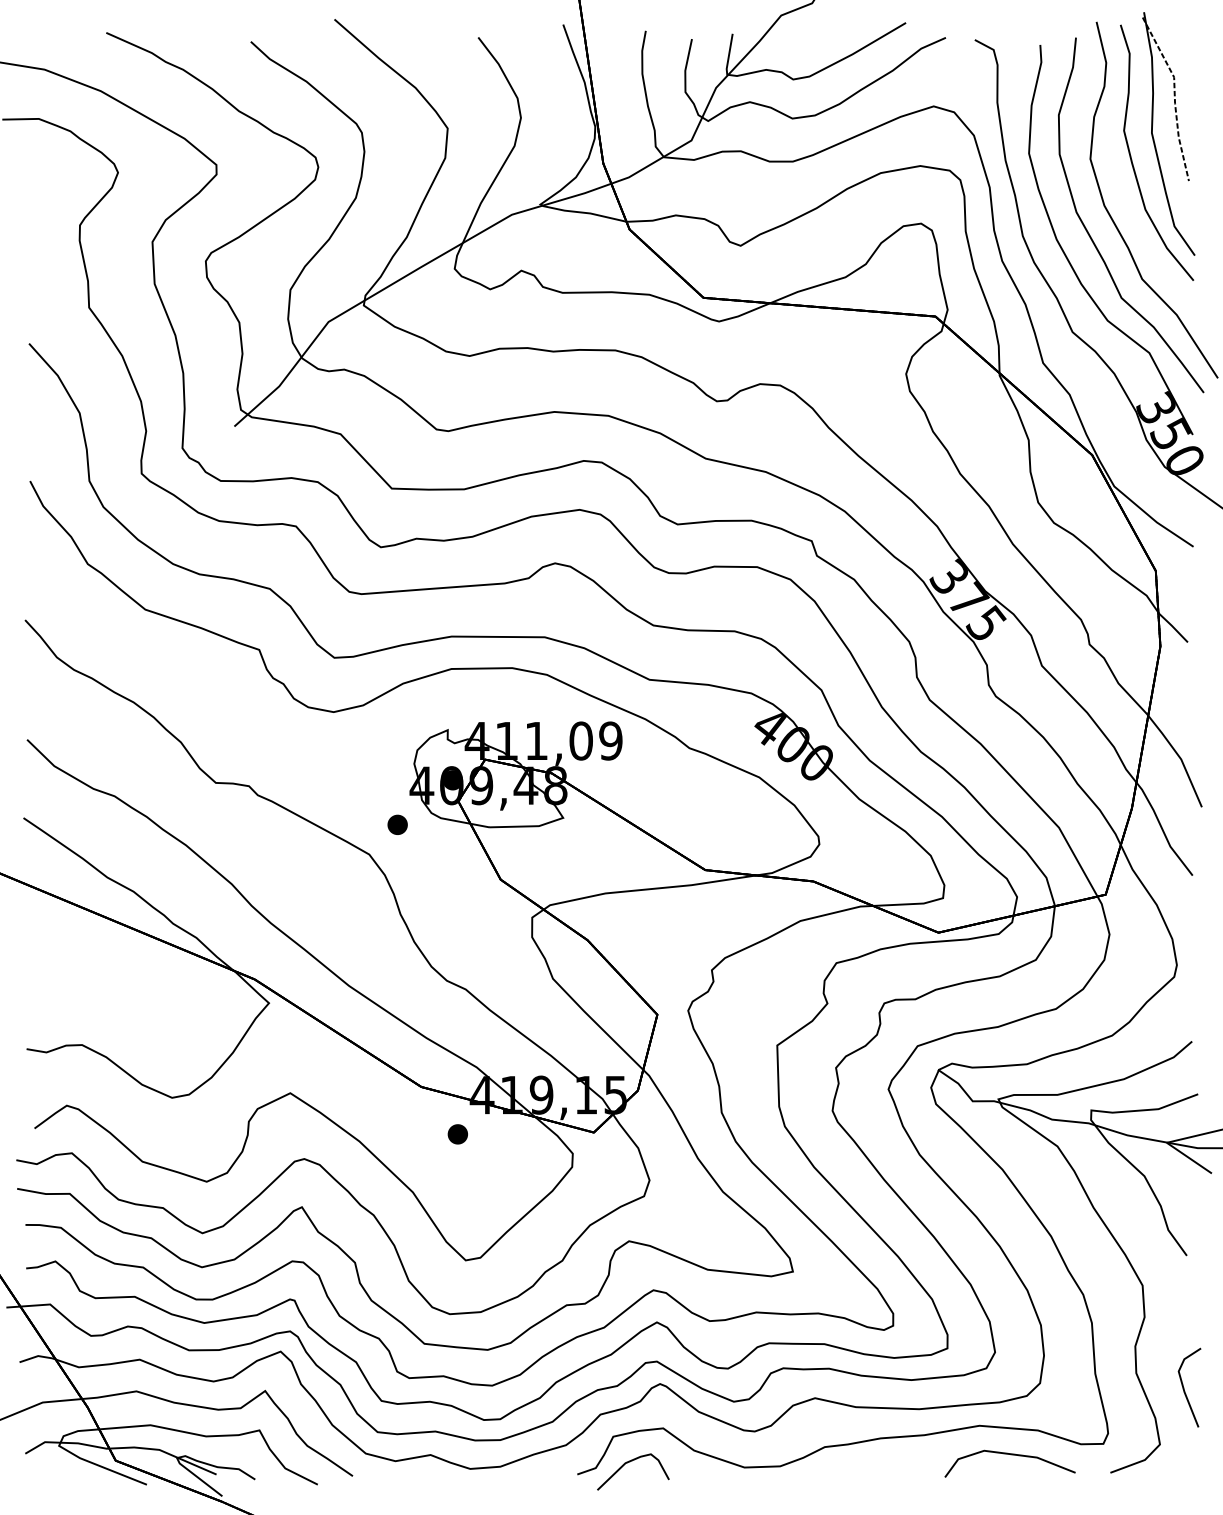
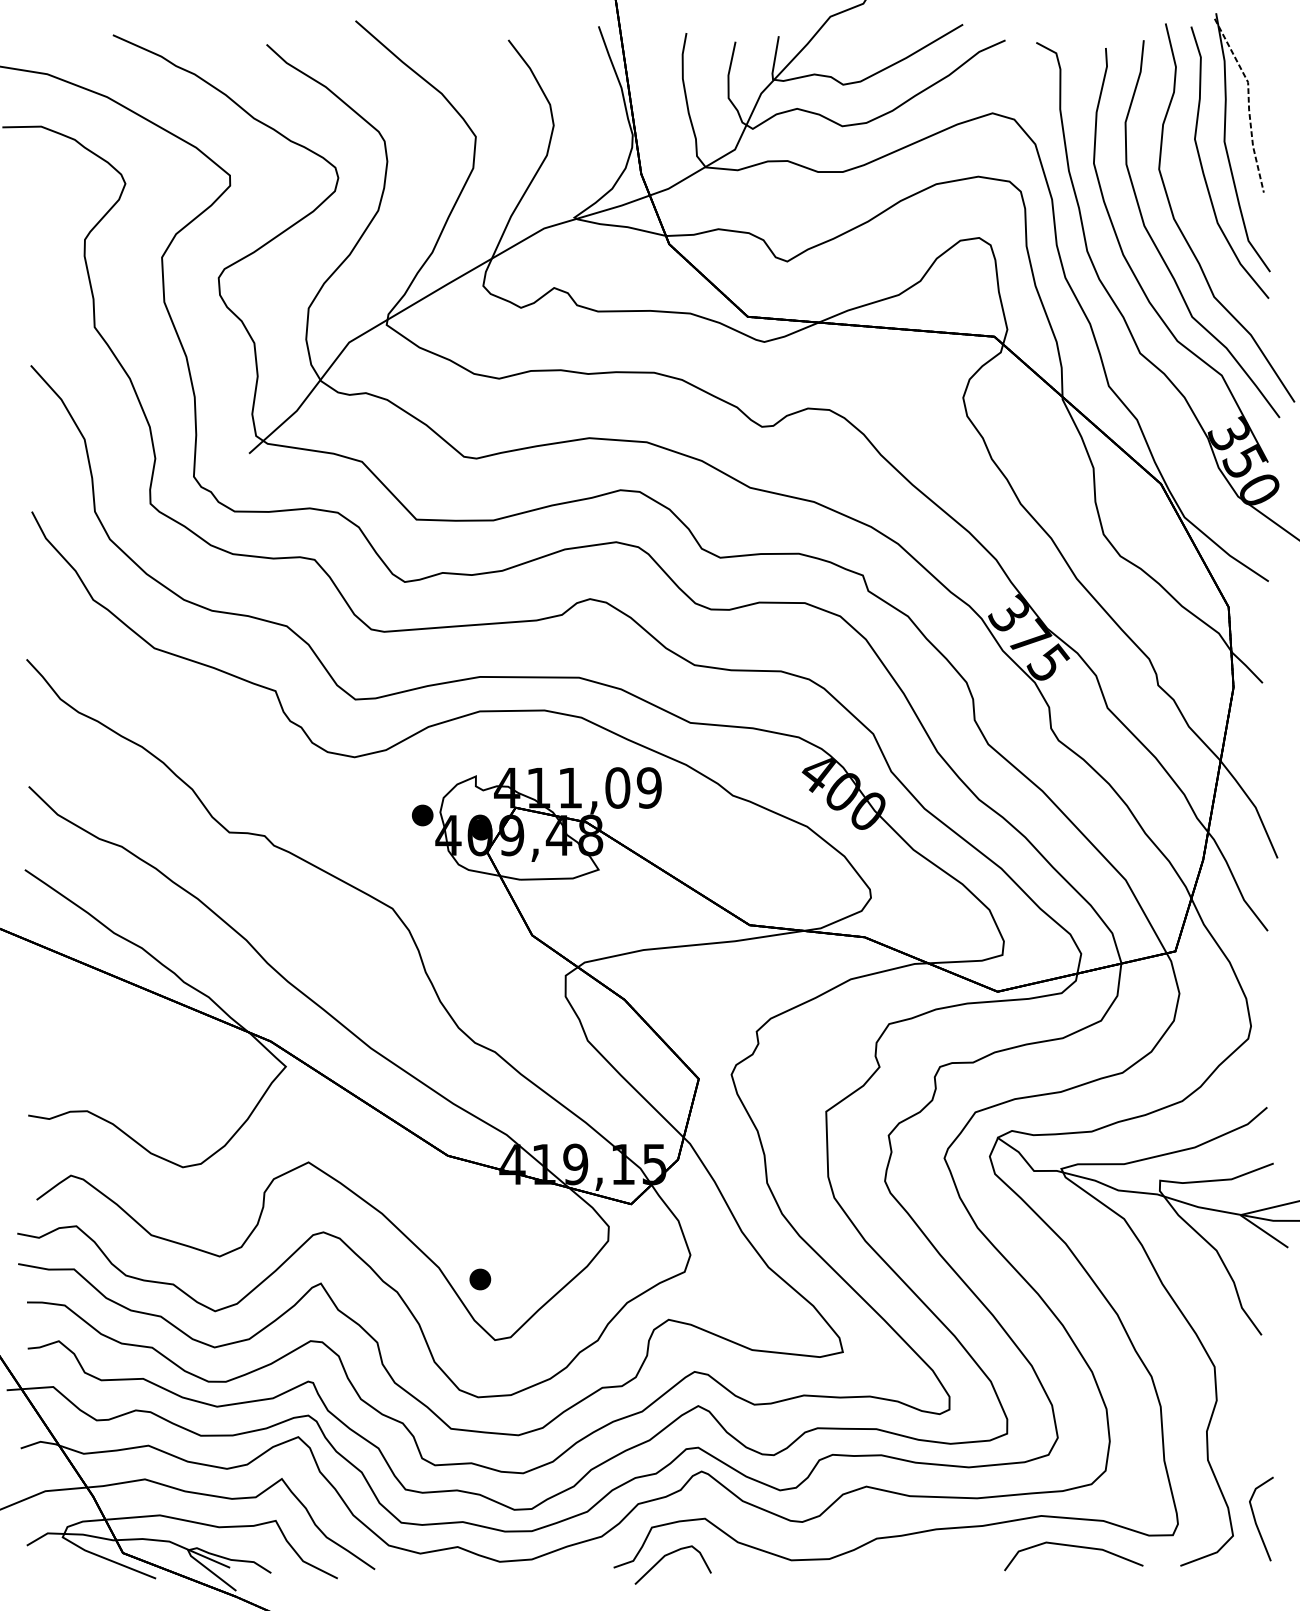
part: (397, 824) -> (422, 815), moved
part: (457, 1134) -> (479, 1279), moved
line: (1184, 1387) -> (1255, 1518), moved

